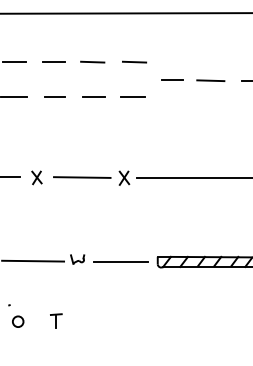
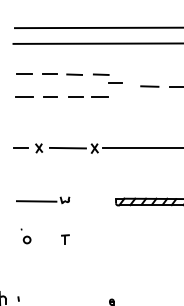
line: (172, 79) -> (115, 82), moved
line: (120, 261) -> (92, 201), removed
part: (56, 320) -> (65, 239), moved

